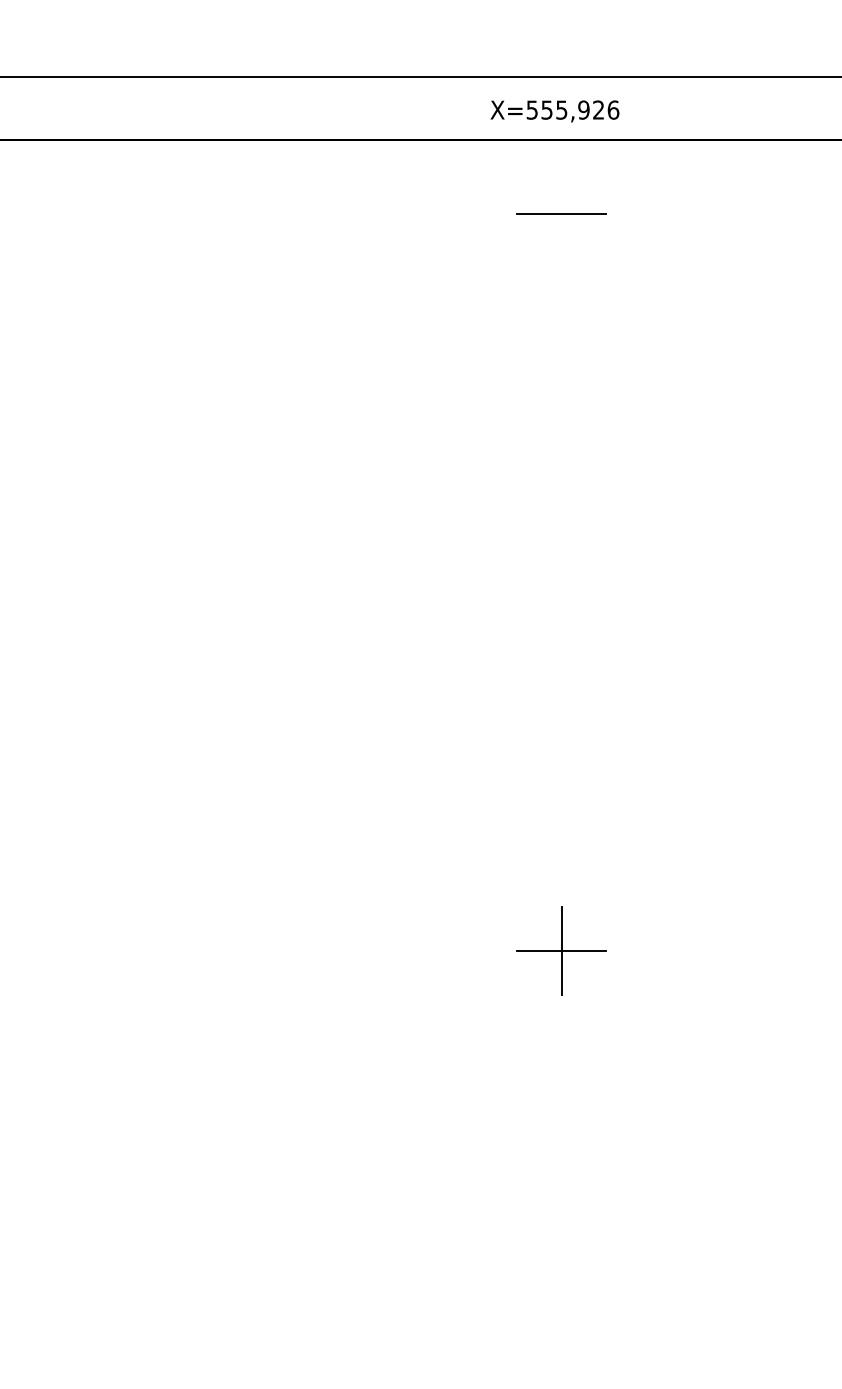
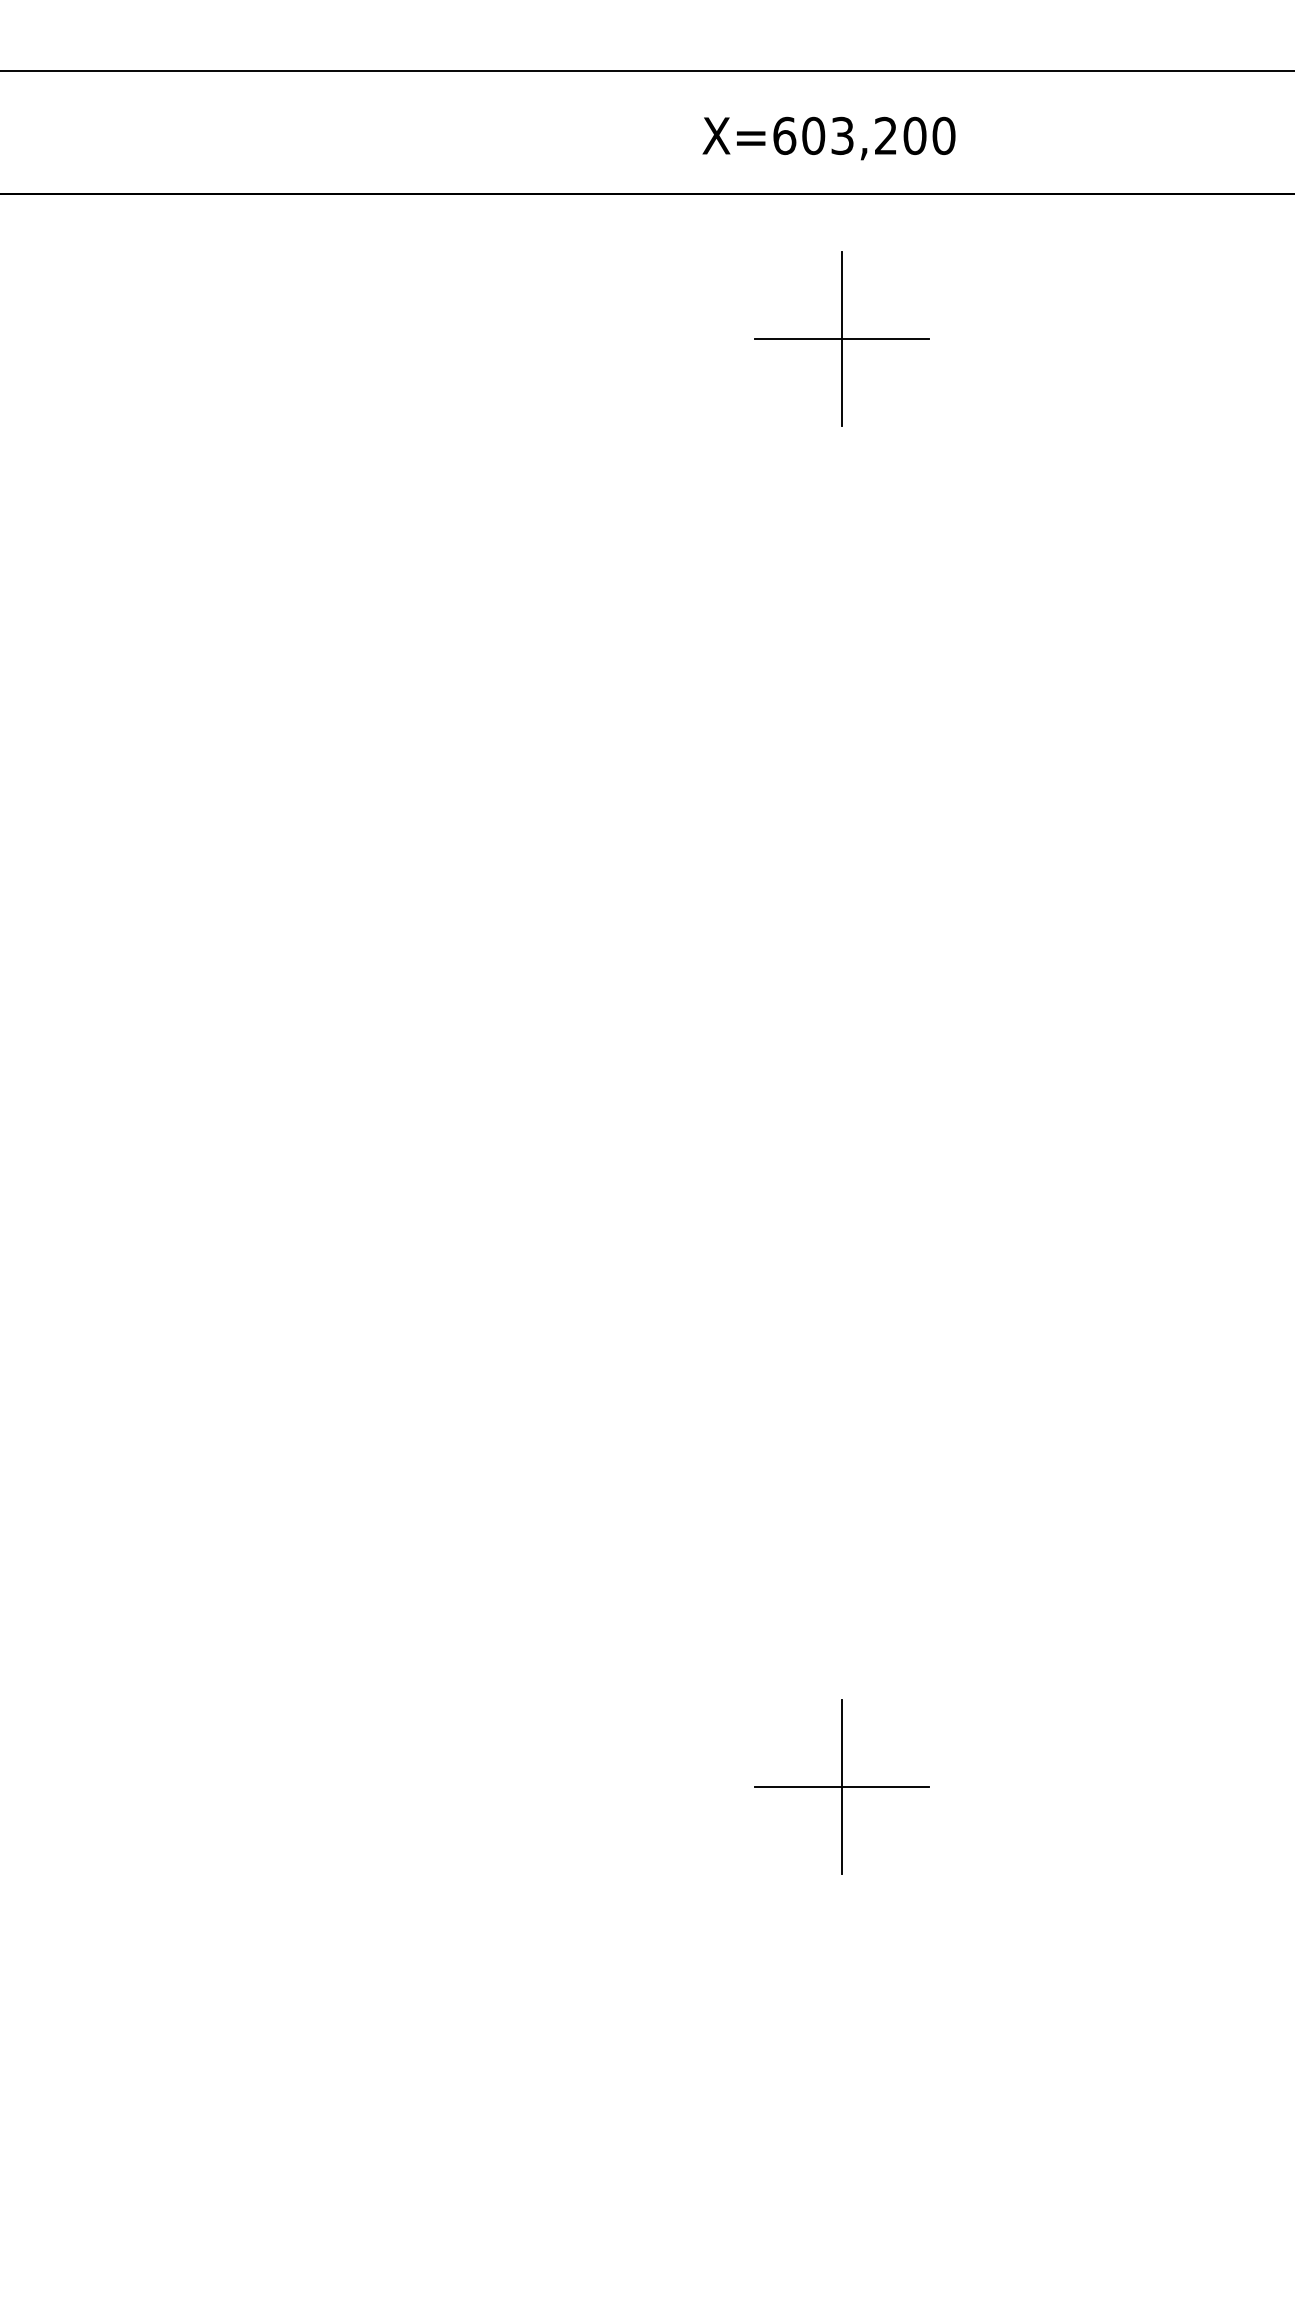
text: (572, 109) -> (863, 134), X=555,926 -> X=603,200
line: (561, 213) -> (841, 338), added

